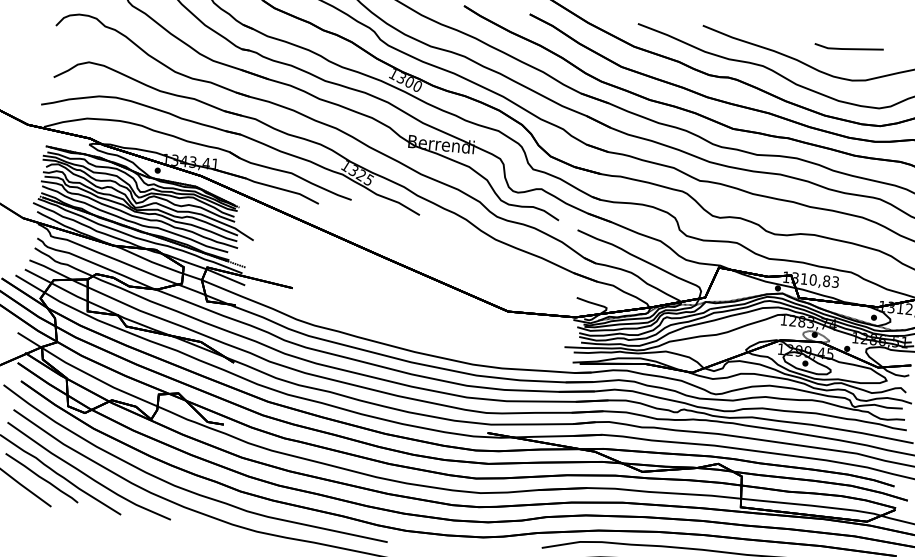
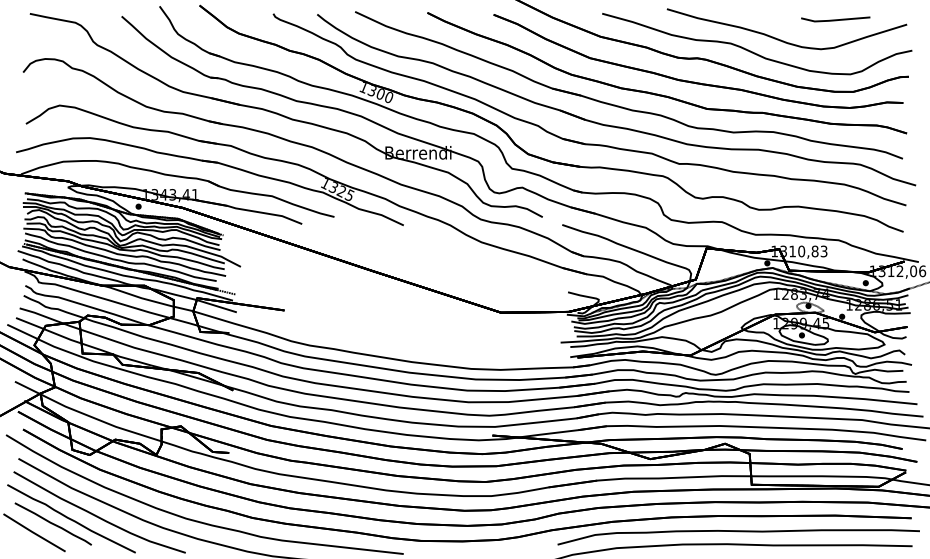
line: (848, 48) -> (835, 19), moved

